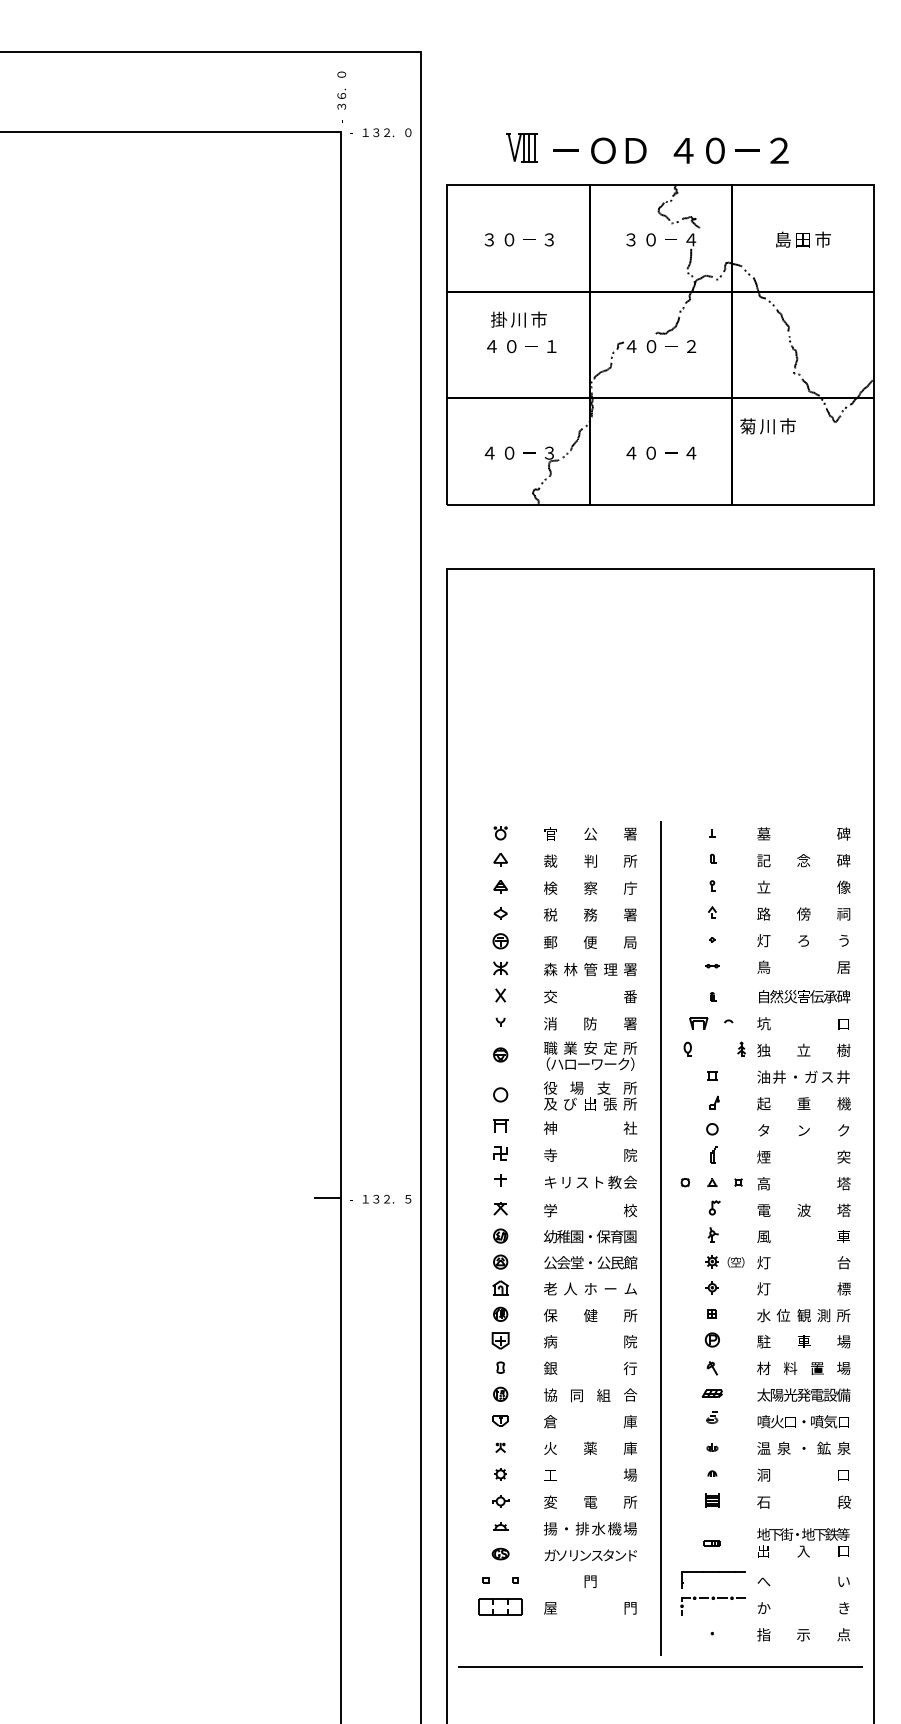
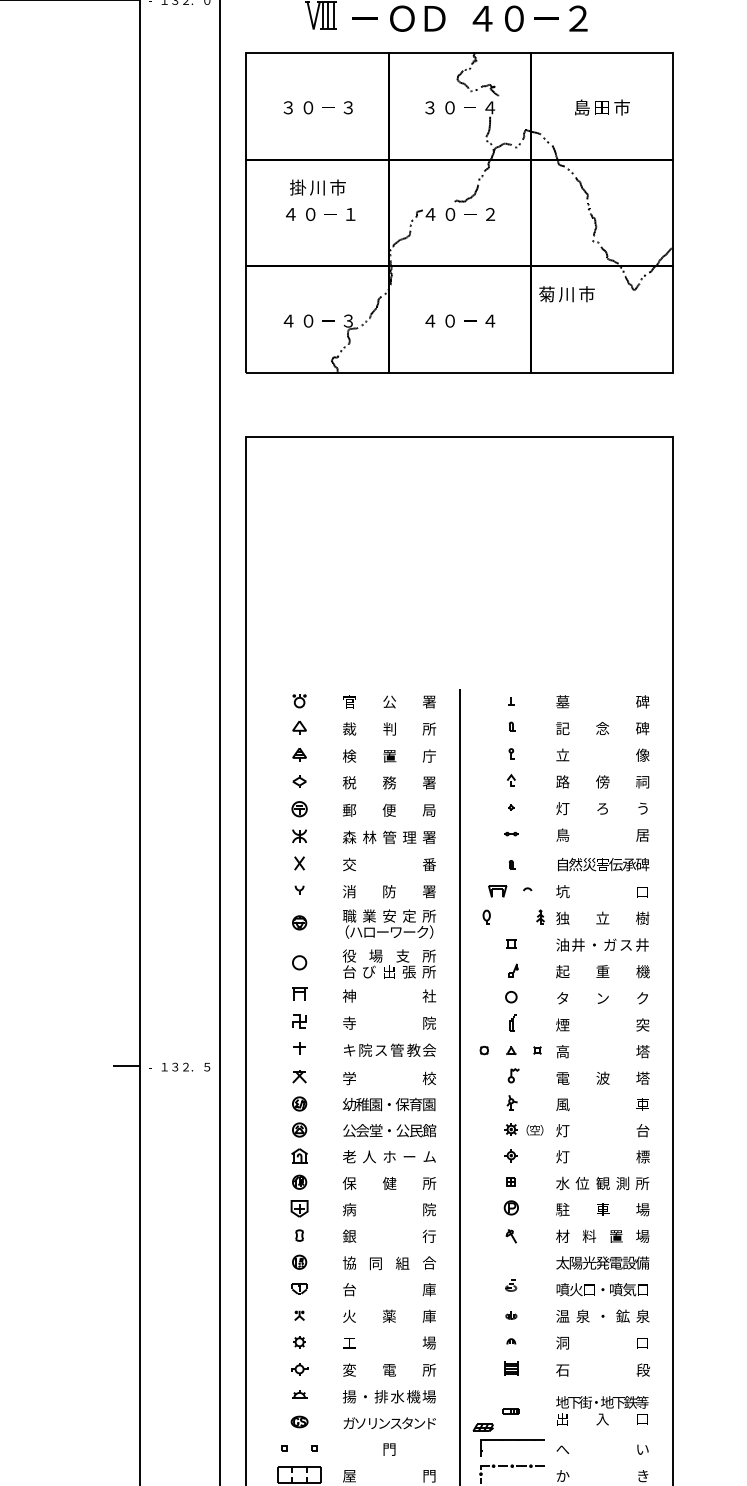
text: (590, 887) -> (389, 755), 察 -> 置
text: (550, 1103) -> (349, 971), 及 -> 台
text: (566, 1181) -> (365, 1049), リ -> 院
text: (598, 1181) -> (397, 1049), ト -> 管
part: (711, 1393) -> (482, 1427), moved
text: (550, 1421) -> (349, 1289), 倉 -> 台

